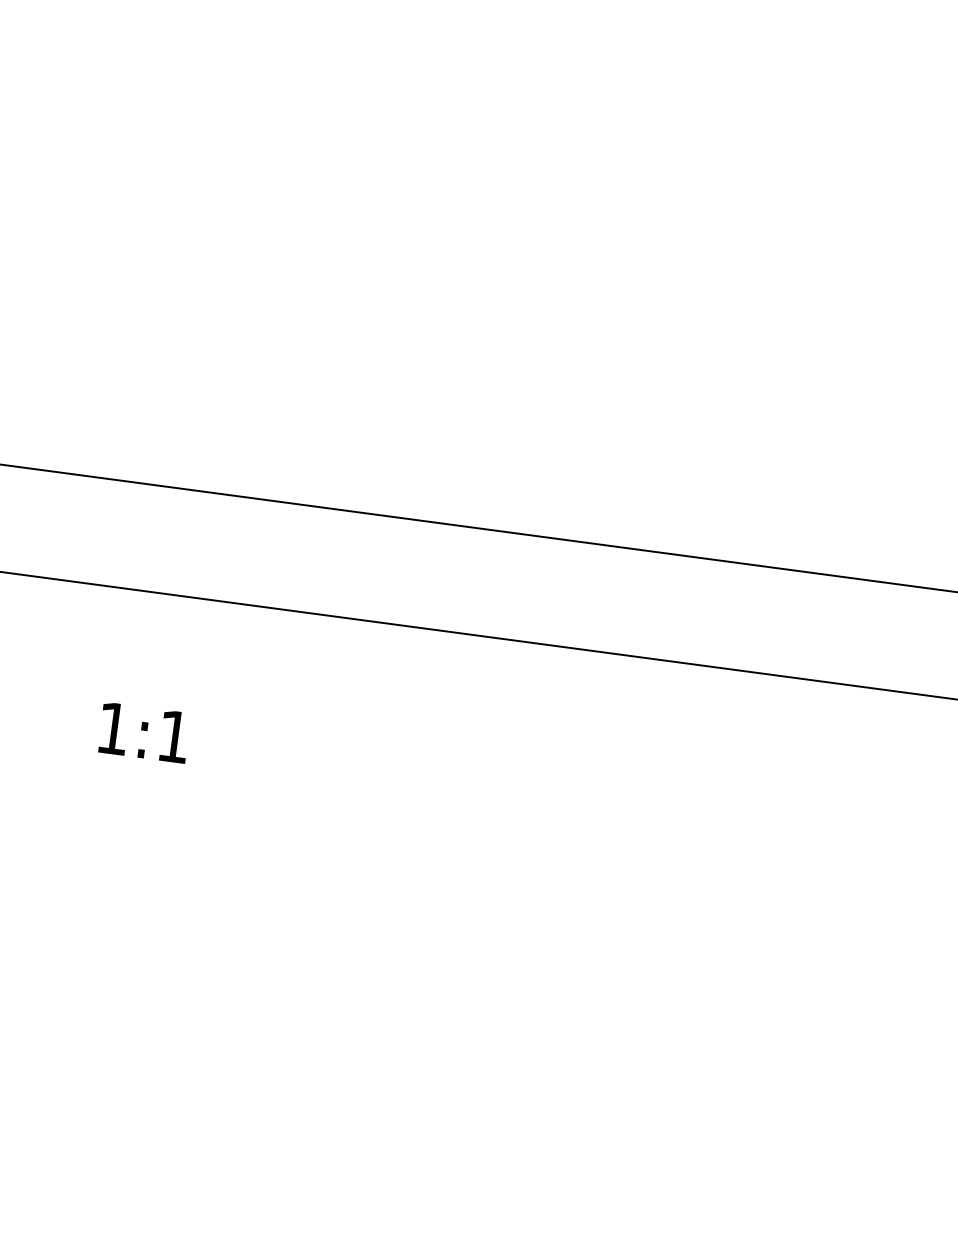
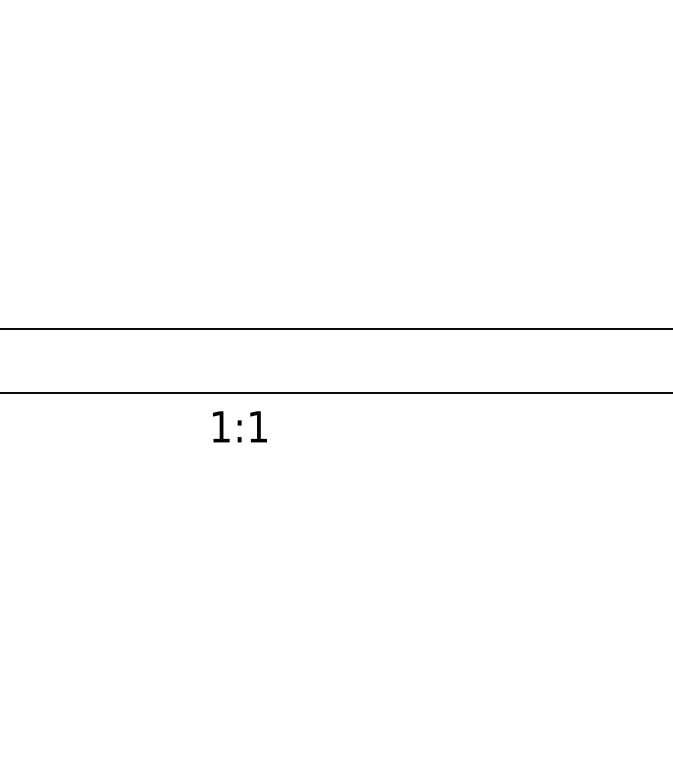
text: (143, 732) -> (239, 426), moved

